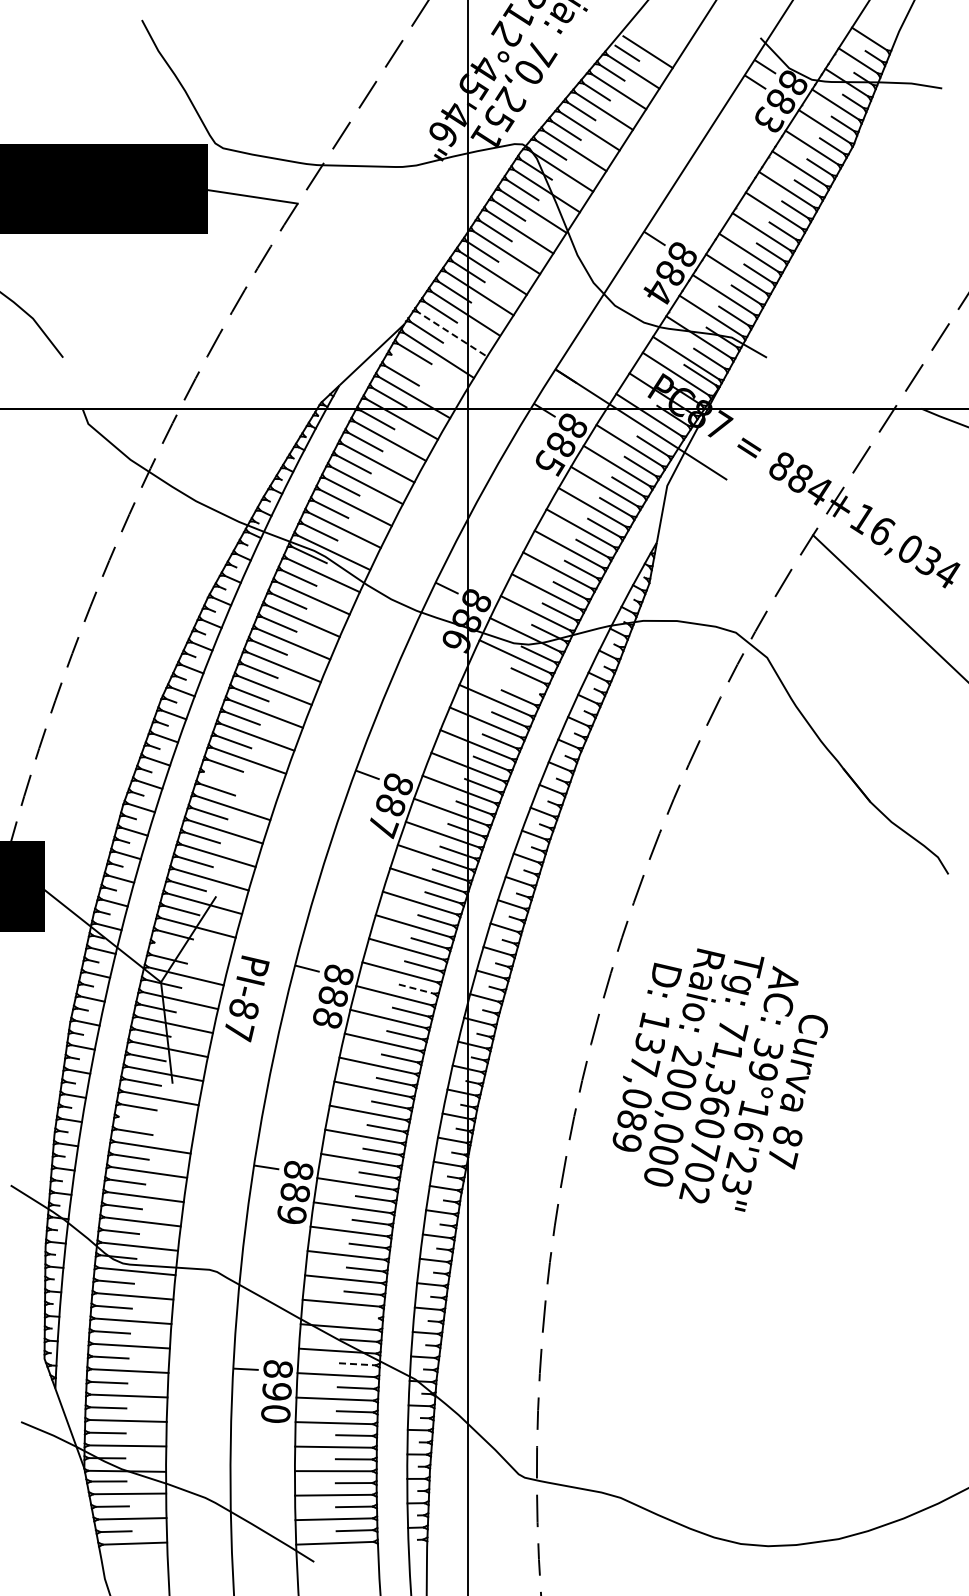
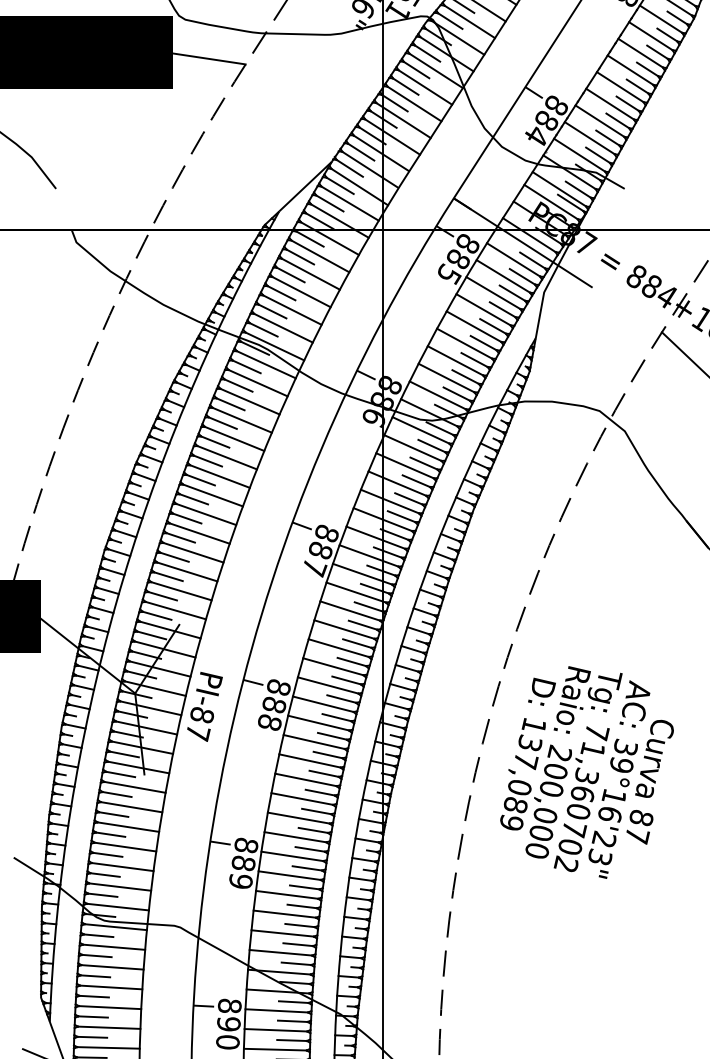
line: (451, 333) -> (369, 169), dashed -> solid
line: (426, 375) -> (349, 203), added
line: (504, 678) -> (412, 448), added
line: (240, 783) -> (199, 532), added
line: (191, 951) -> (159, 668), added
line: (417, 989) -> (342, 699), dashed -> solid
line: (156, 1122) -> (131, 806), added
line: (360, 1316) -> (296, 963), added
line: (357, 1364) -> (293, 1002), dashed -> solid

